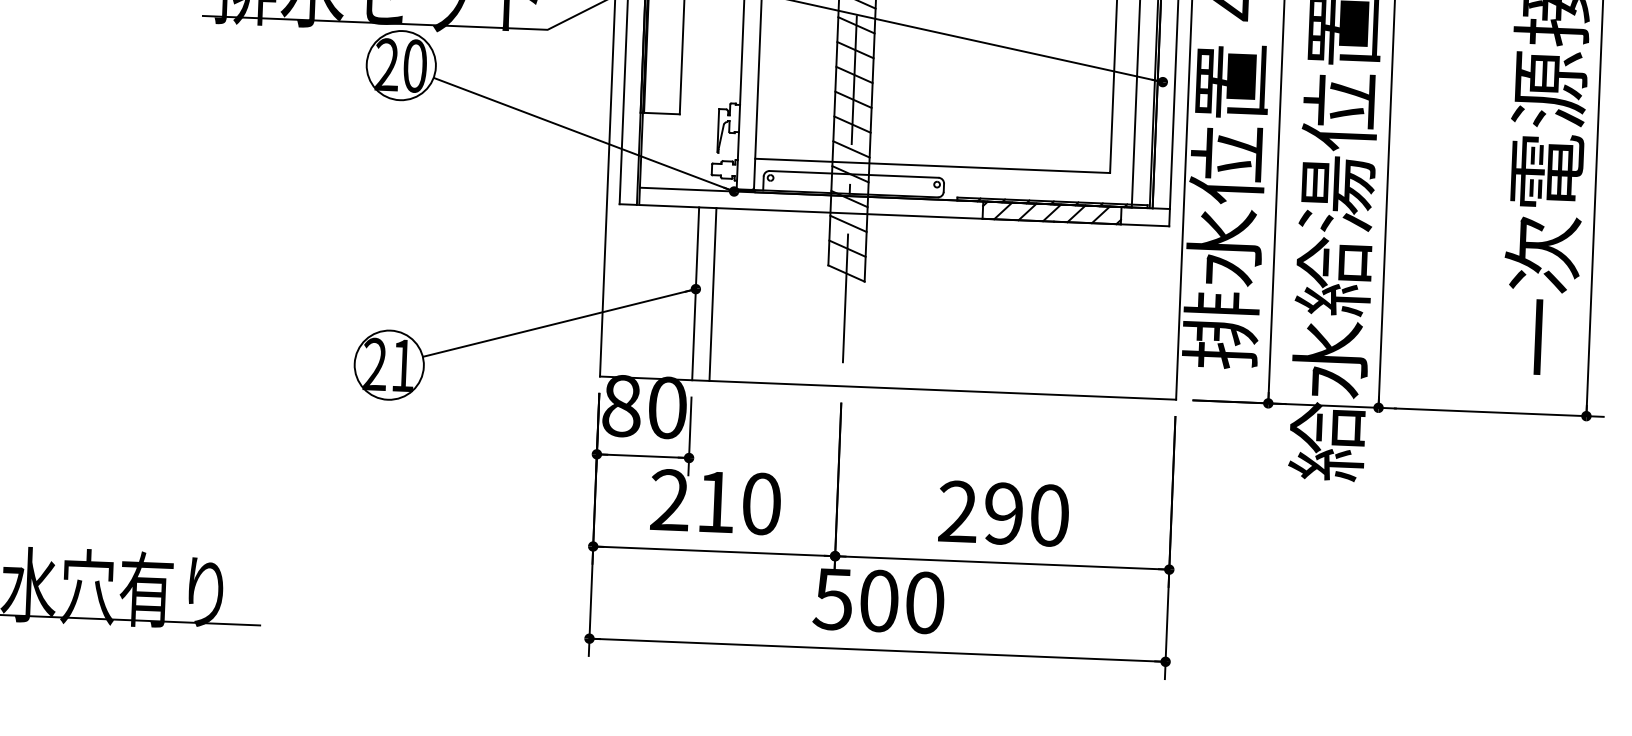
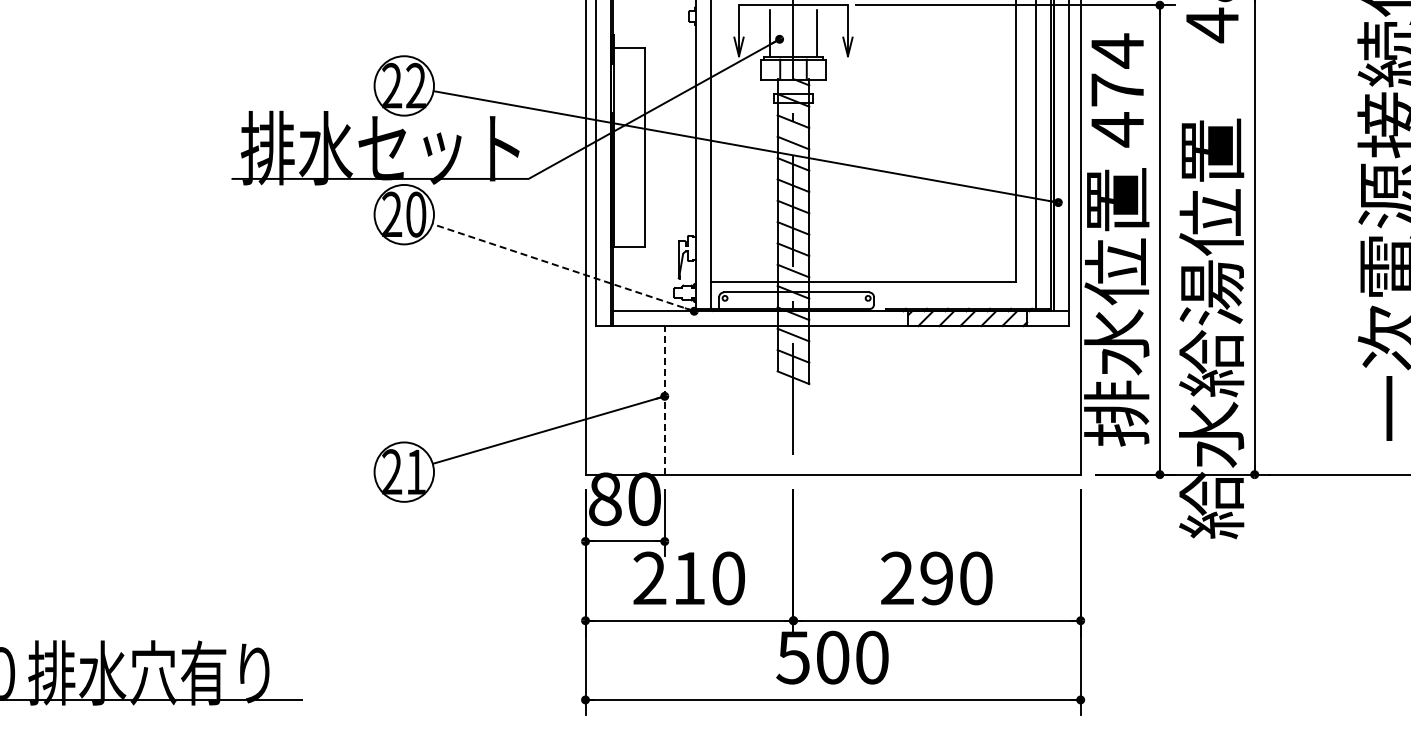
line: (584, 134) -> (563, 267), solid -> dashed
line: (695, 292) -> (664, 399), solid -> dashed
line: (712, 294) -> (679, 400), removed

